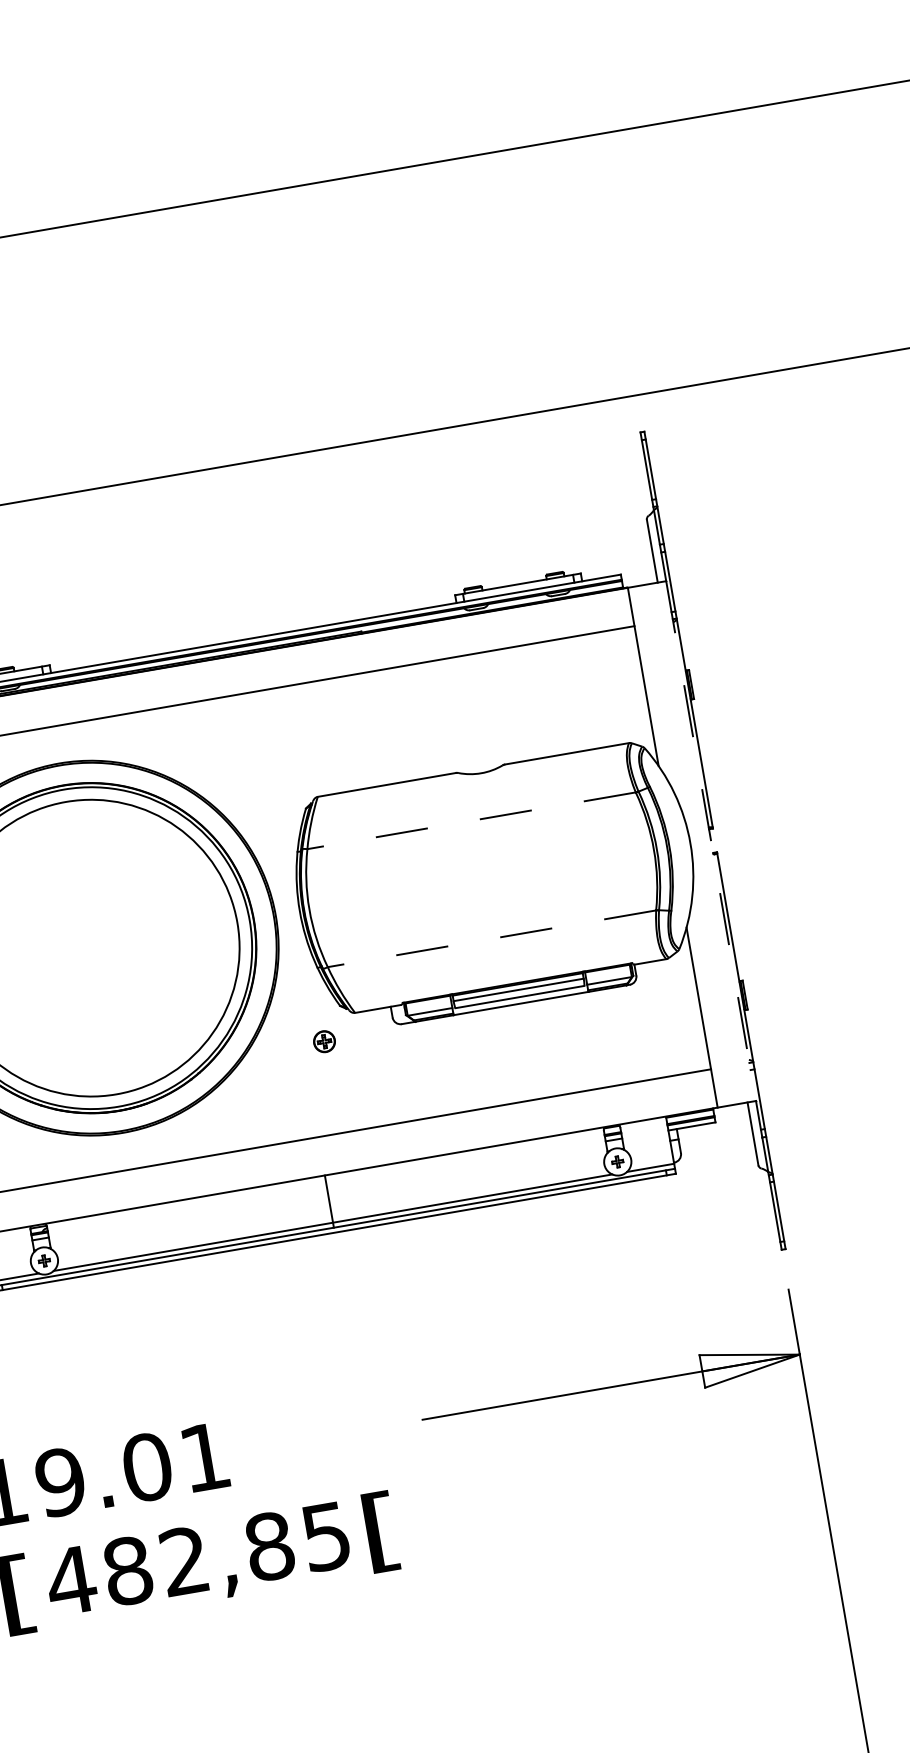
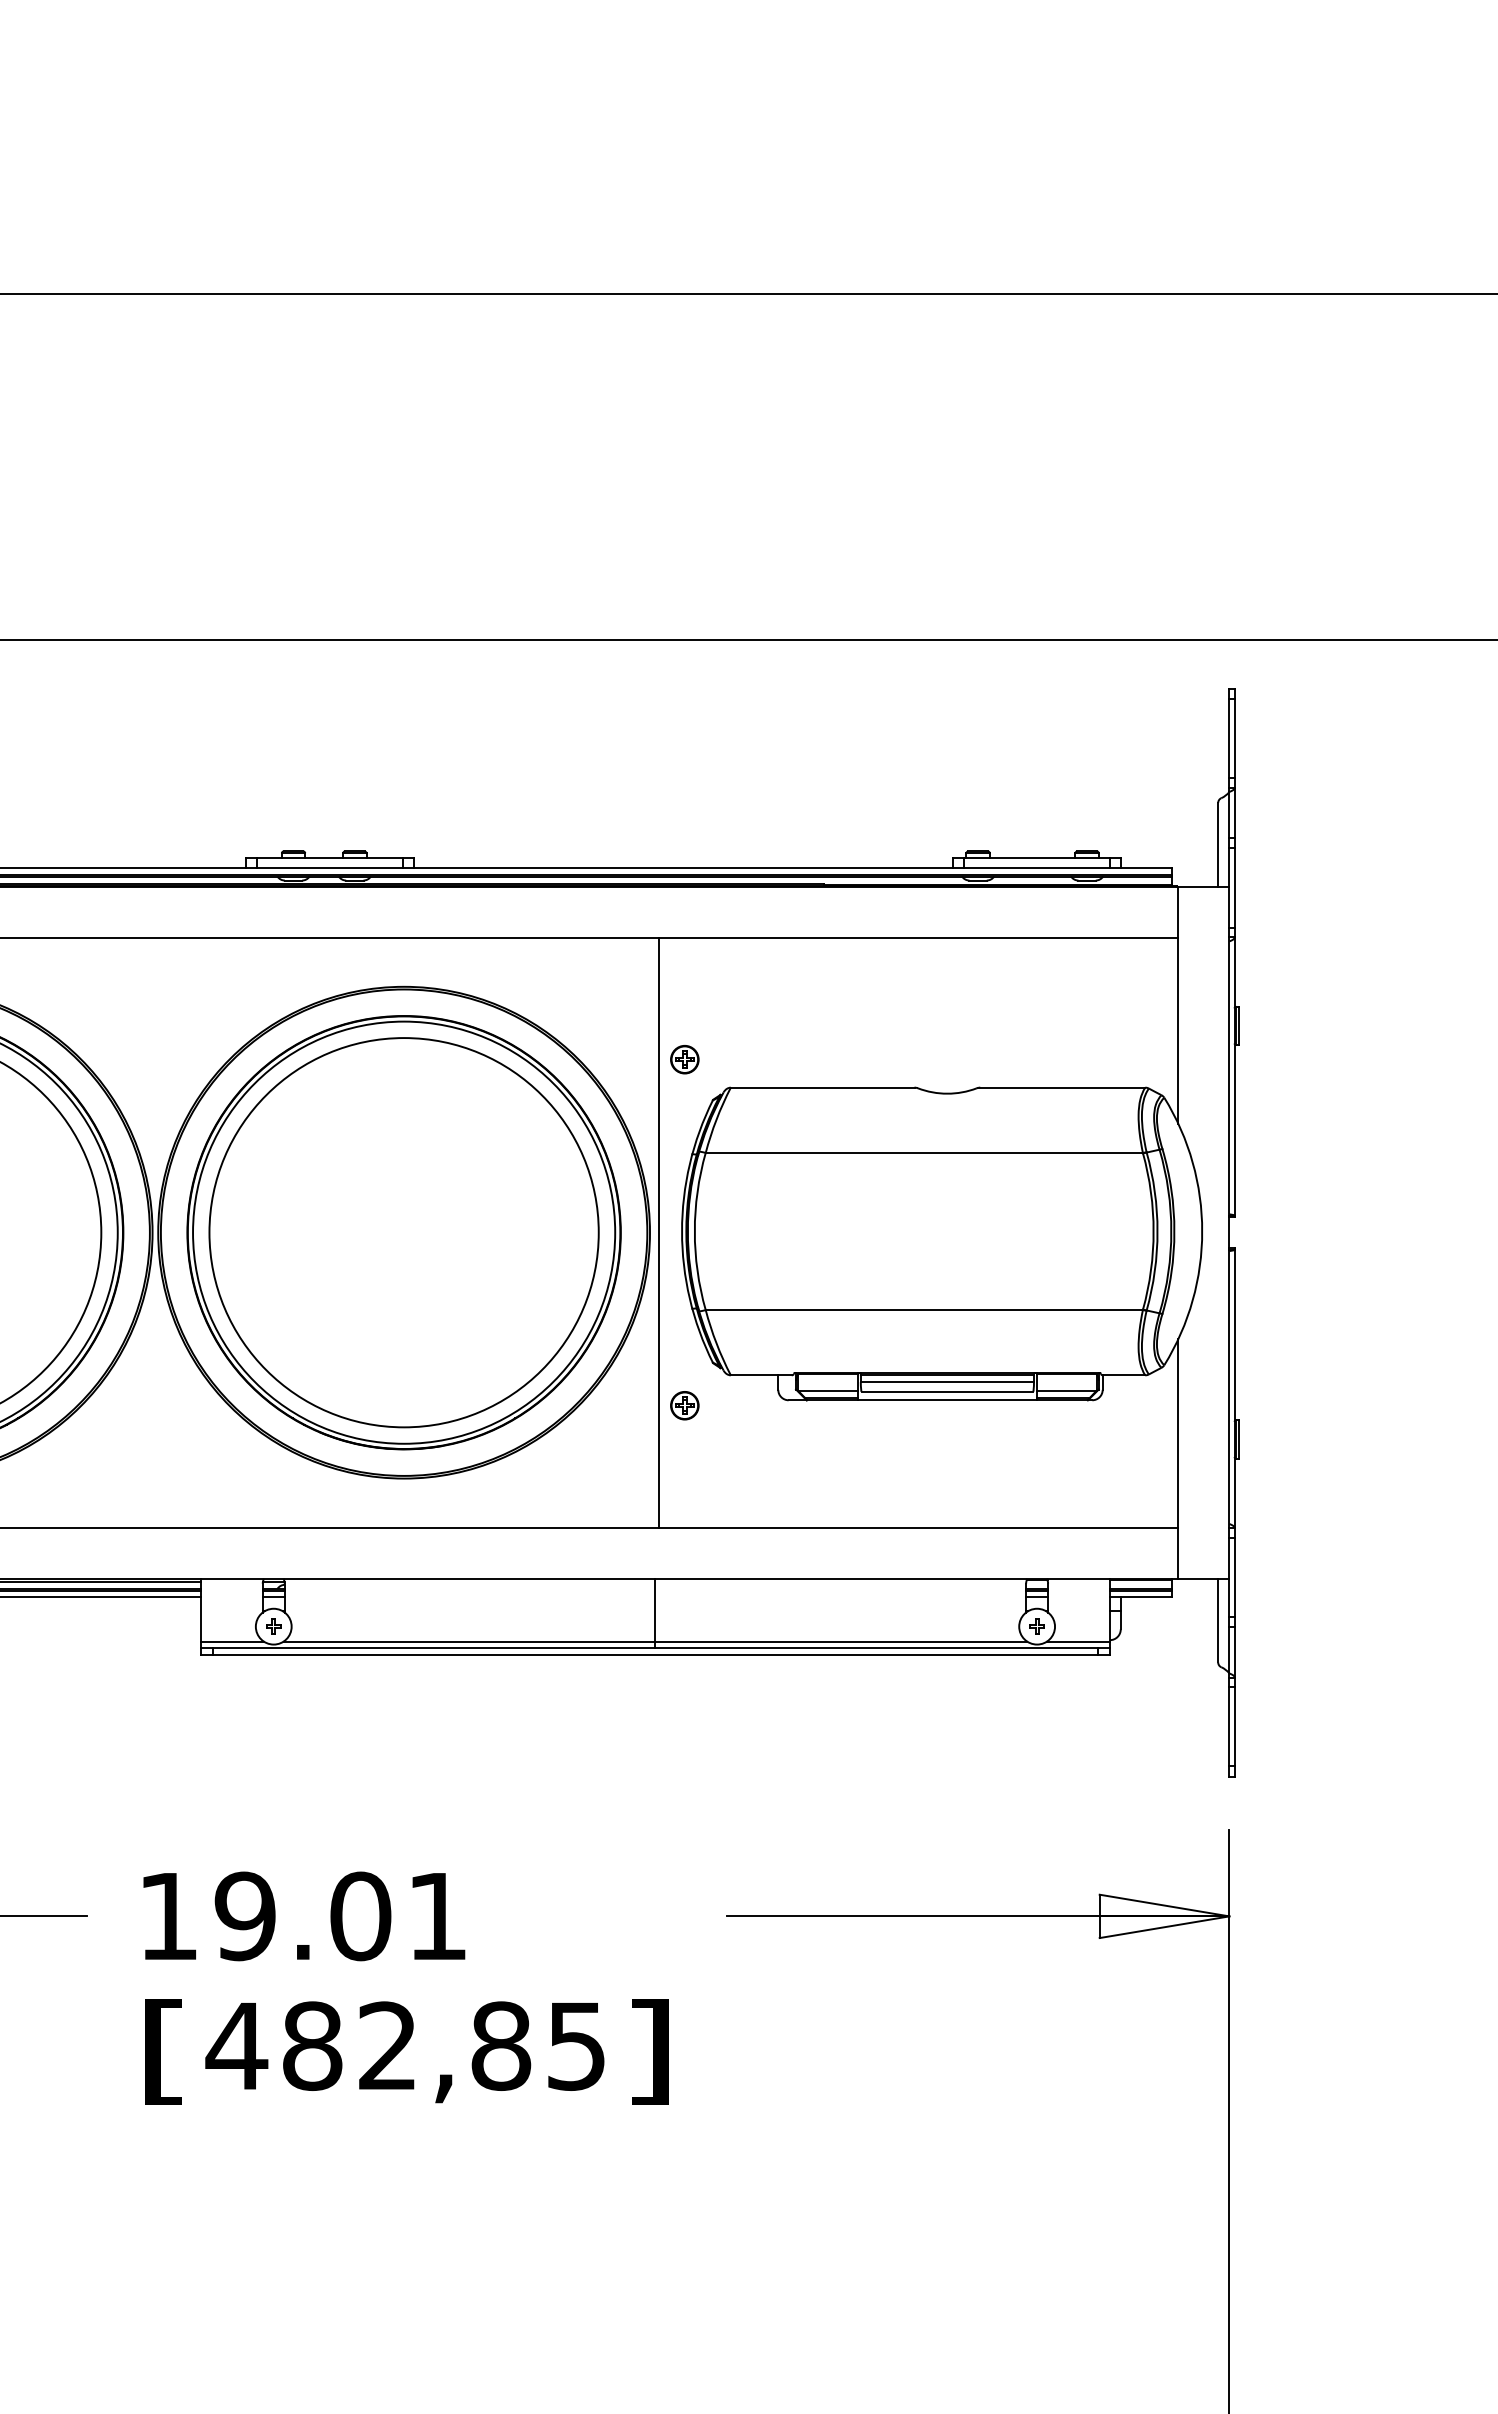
part: (279, 781) -> (684, 1059), added
line: (471, 820) -> (924, 1152), dashed -> solid
line: (711, 841) -> (1229, 1233), dashed -> solid
line: (283, 914) -> (659, 1232), added
line: (492, 939) -> (924, 1310), dashed -> solid
text: (381, 1531) -> (649, 2051), [ -> ]

